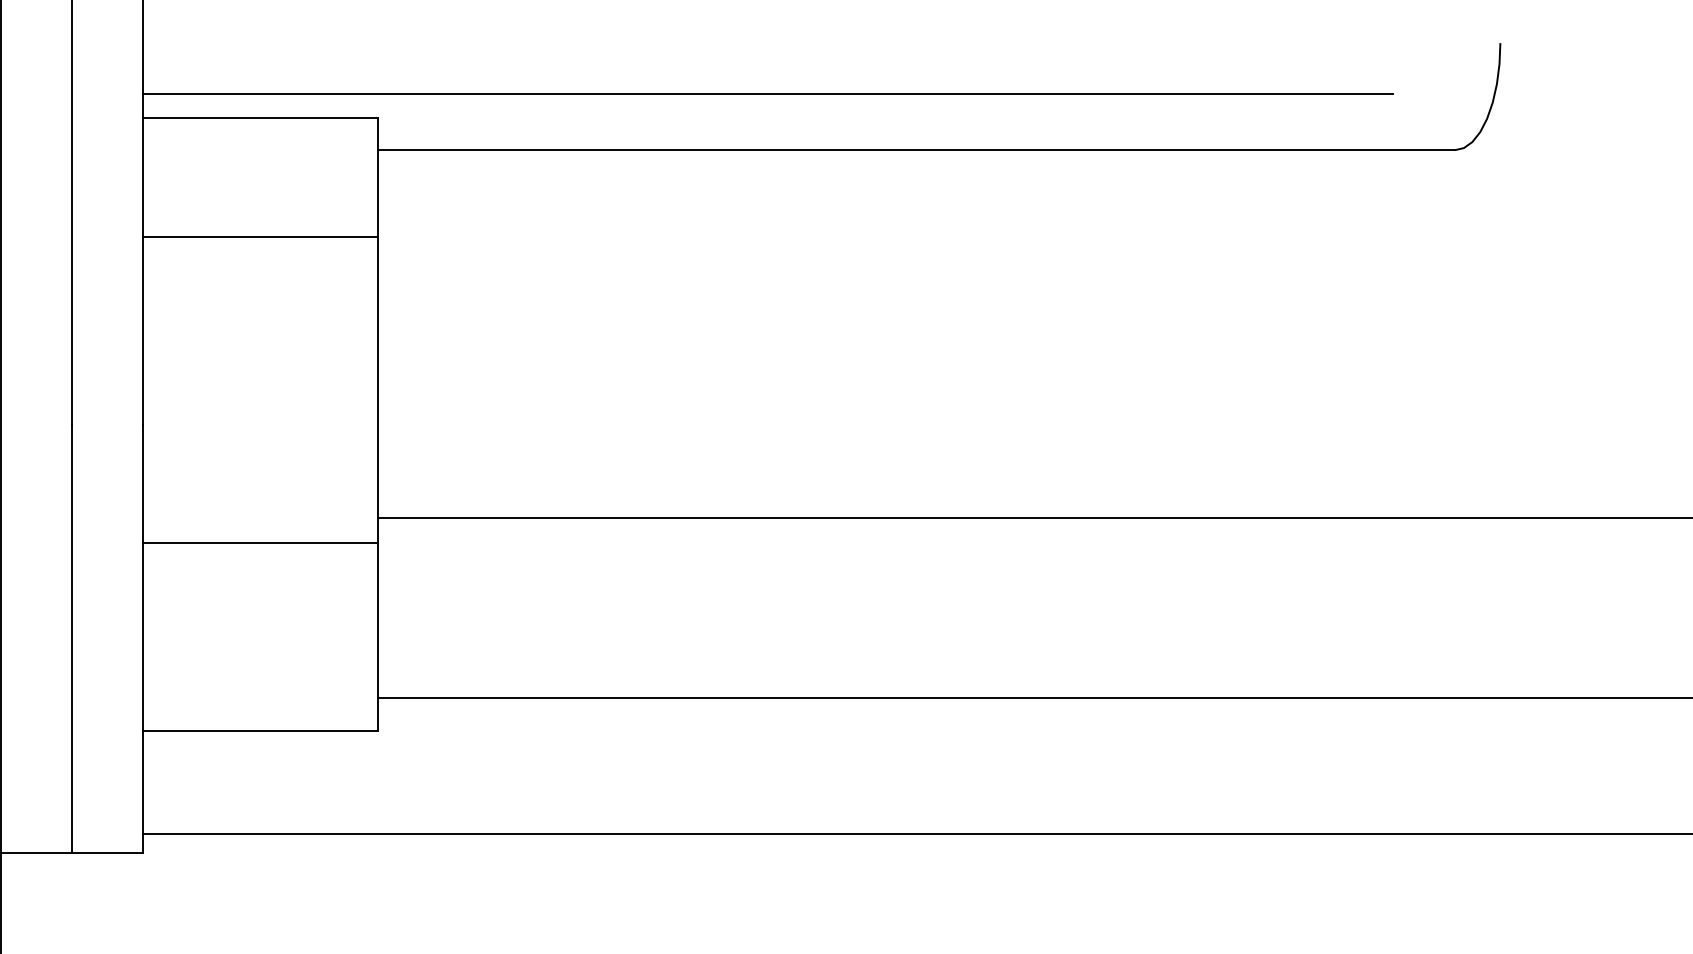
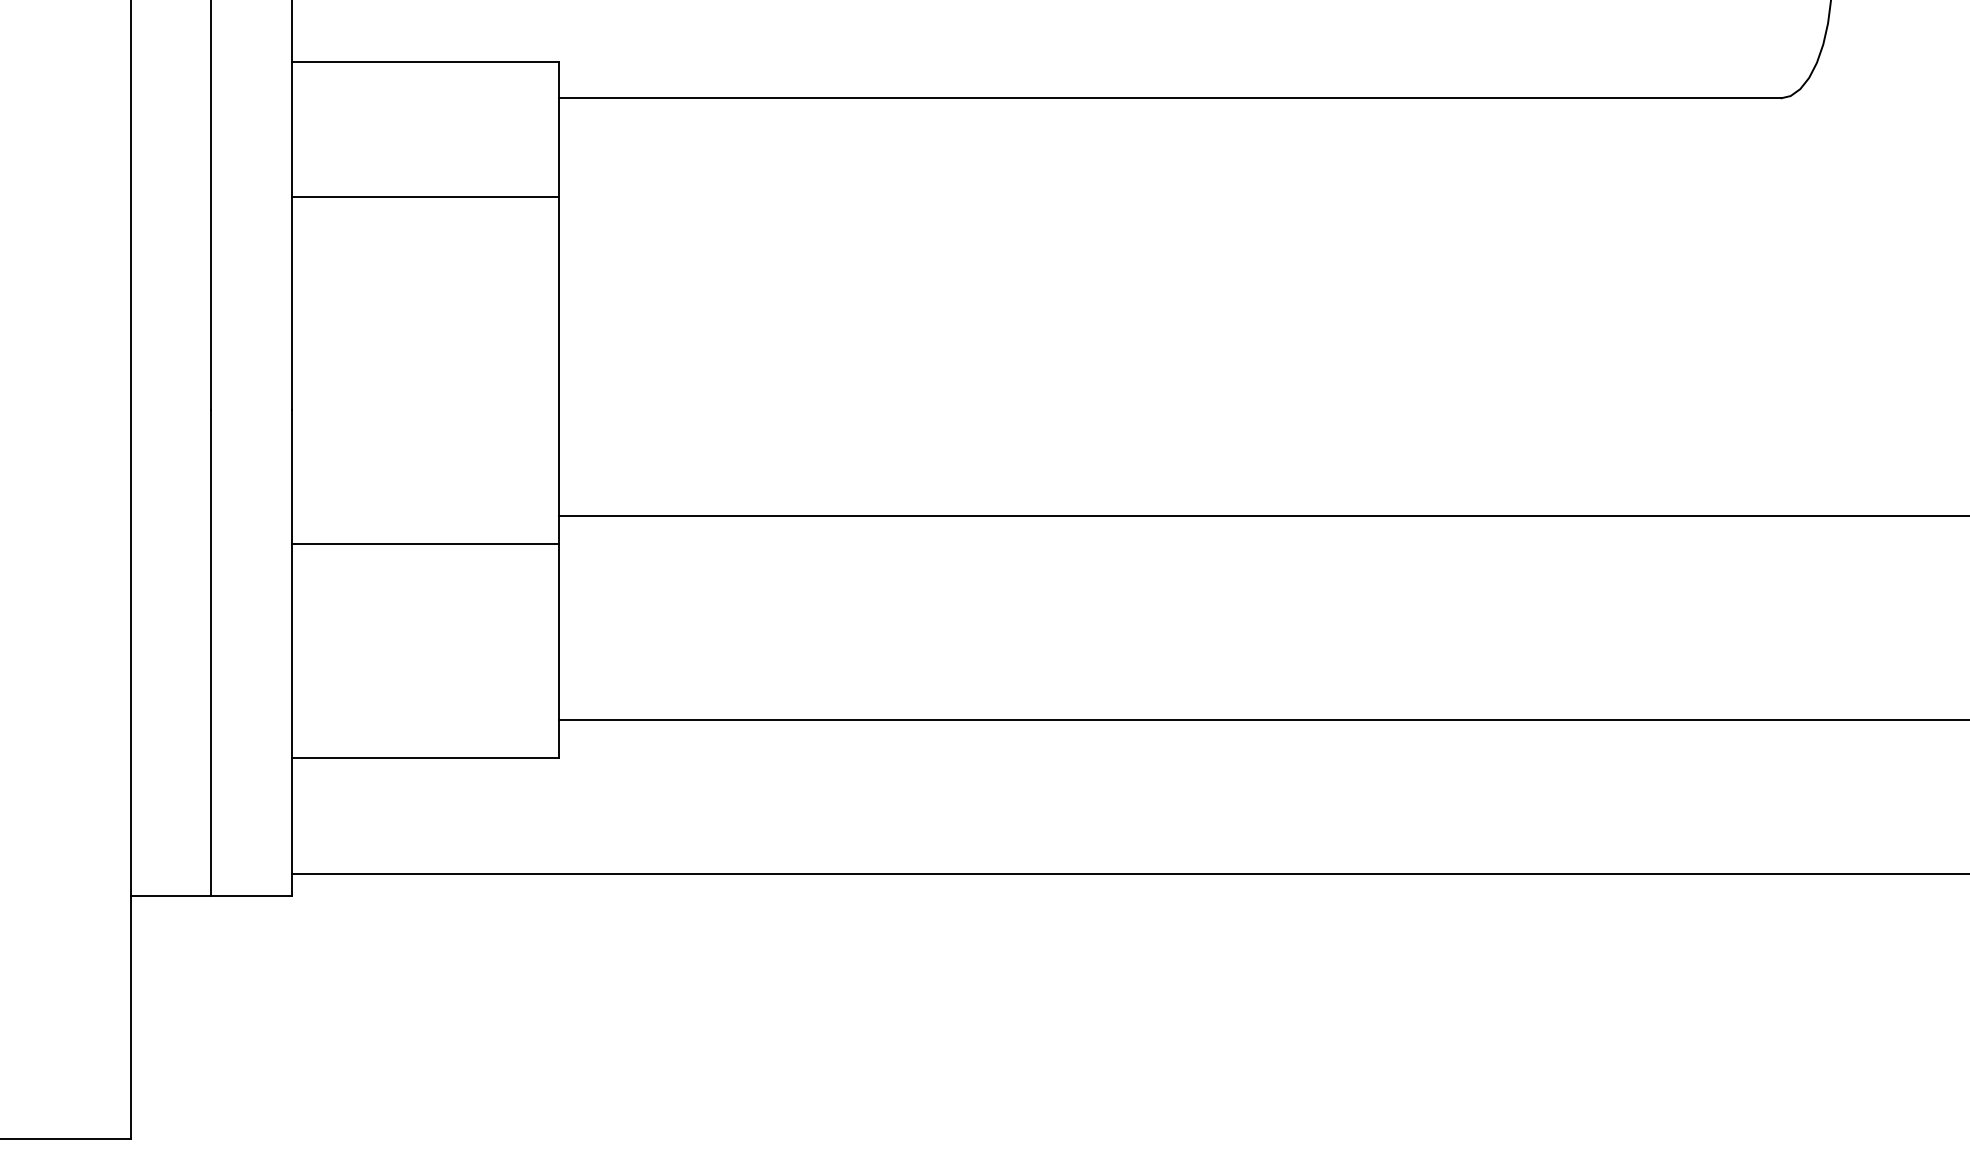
line: (768, 94) -> (1001, 35), removed

